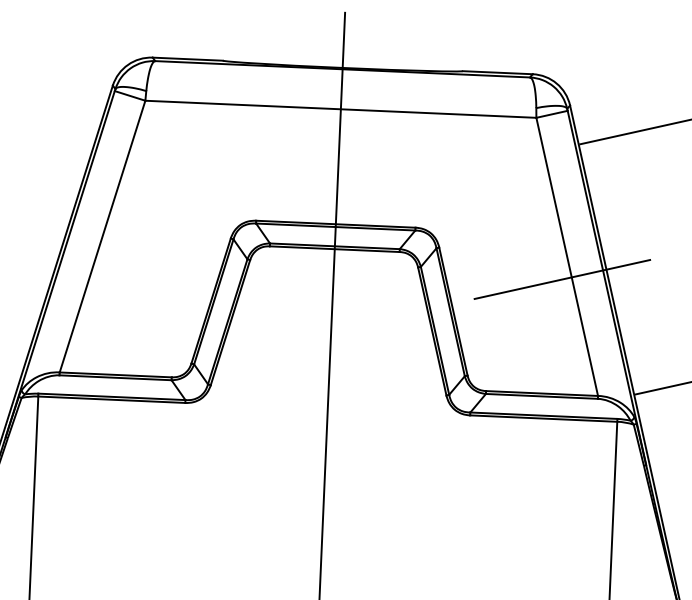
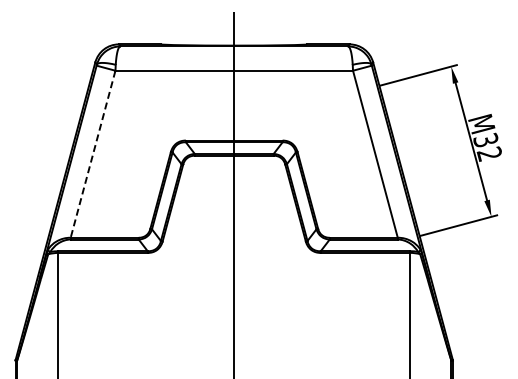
line: (101, 236) -> (92, 154), solid -> dashed
line: (561, 278) -> (372, 167), removed

